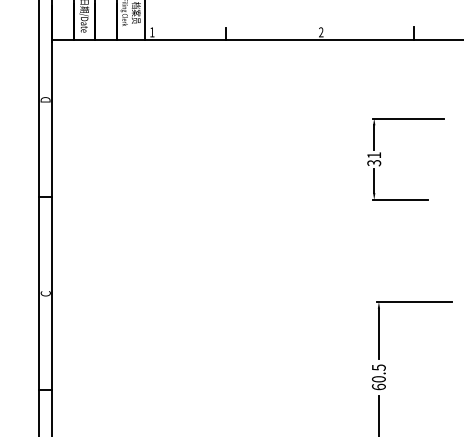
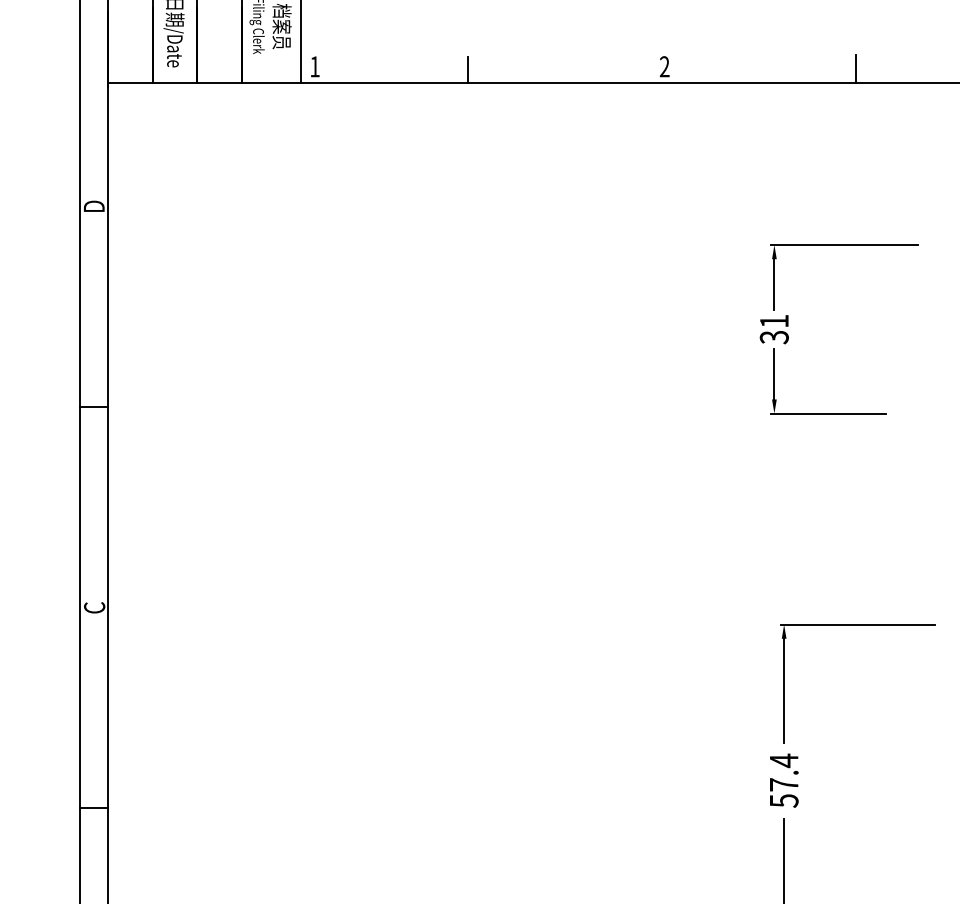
text: (378, 377) -> (783, 781), 60.5 -> 57.4

